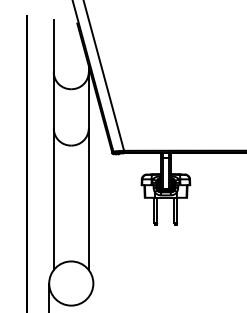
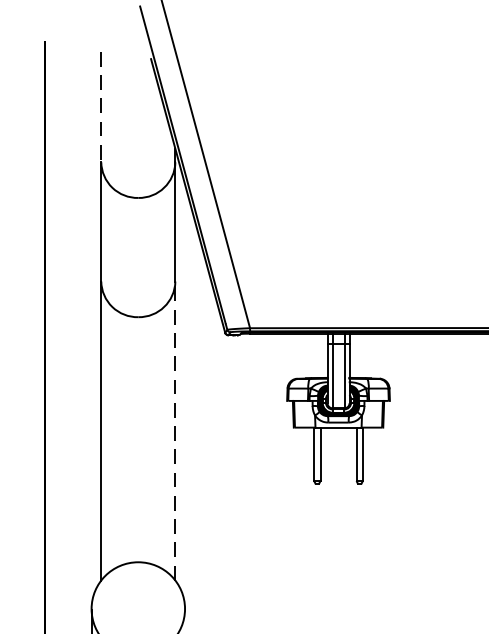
line: (53, 46) -> (100, 107), solid -> dashed
line: (88, 199) -> (174, 431), solid -> dashed

